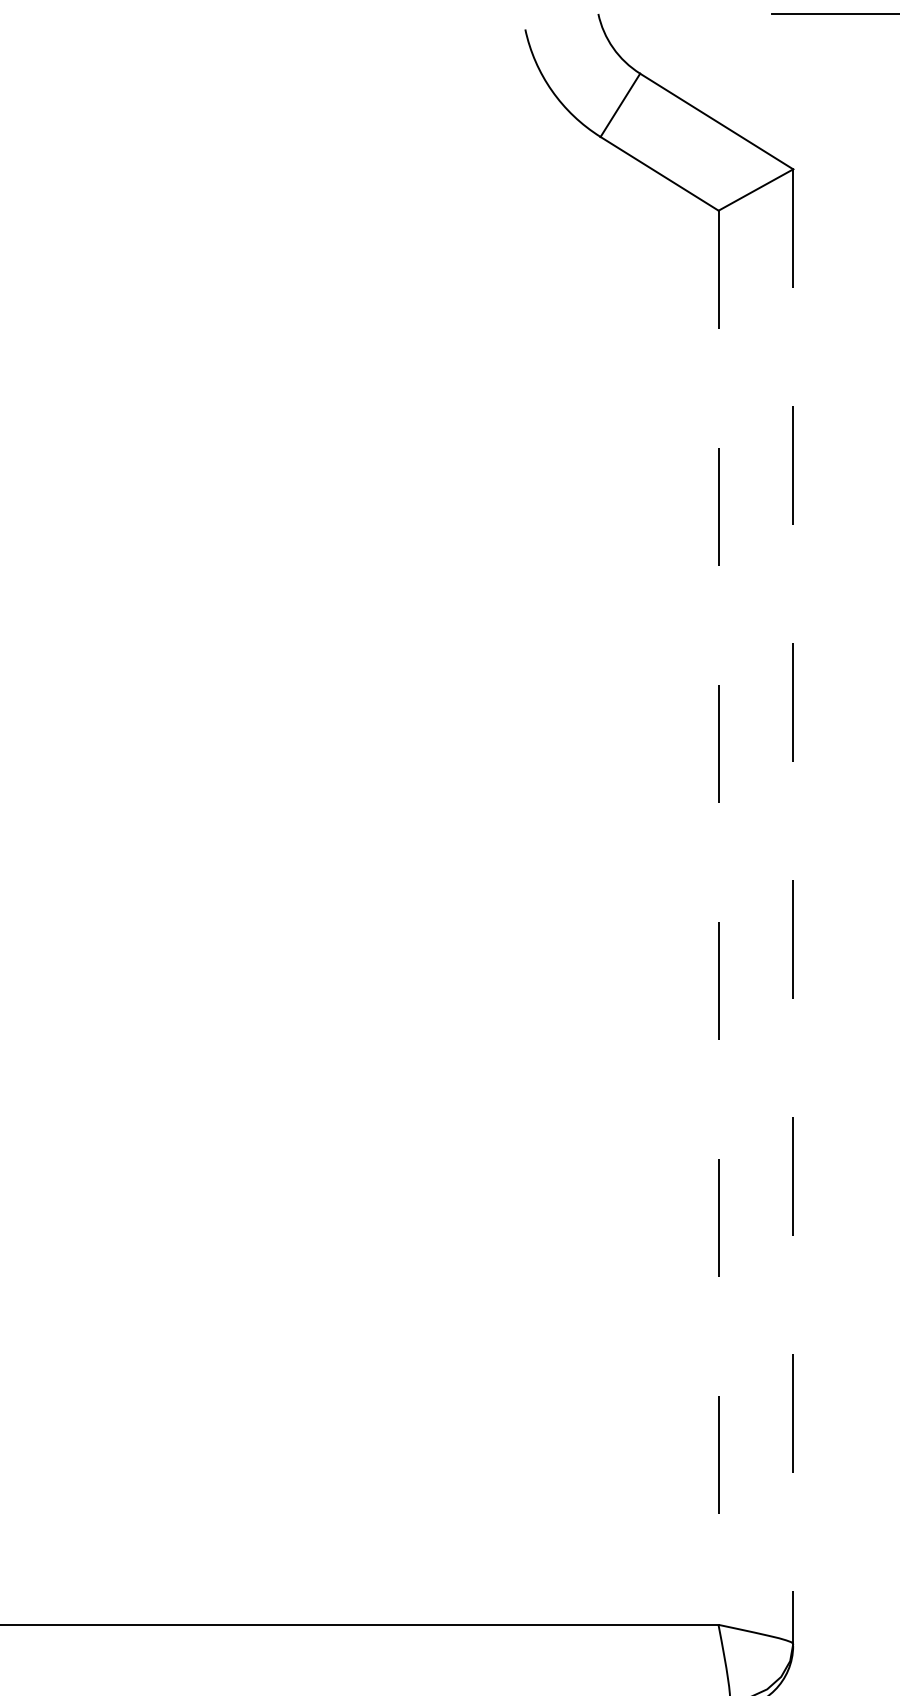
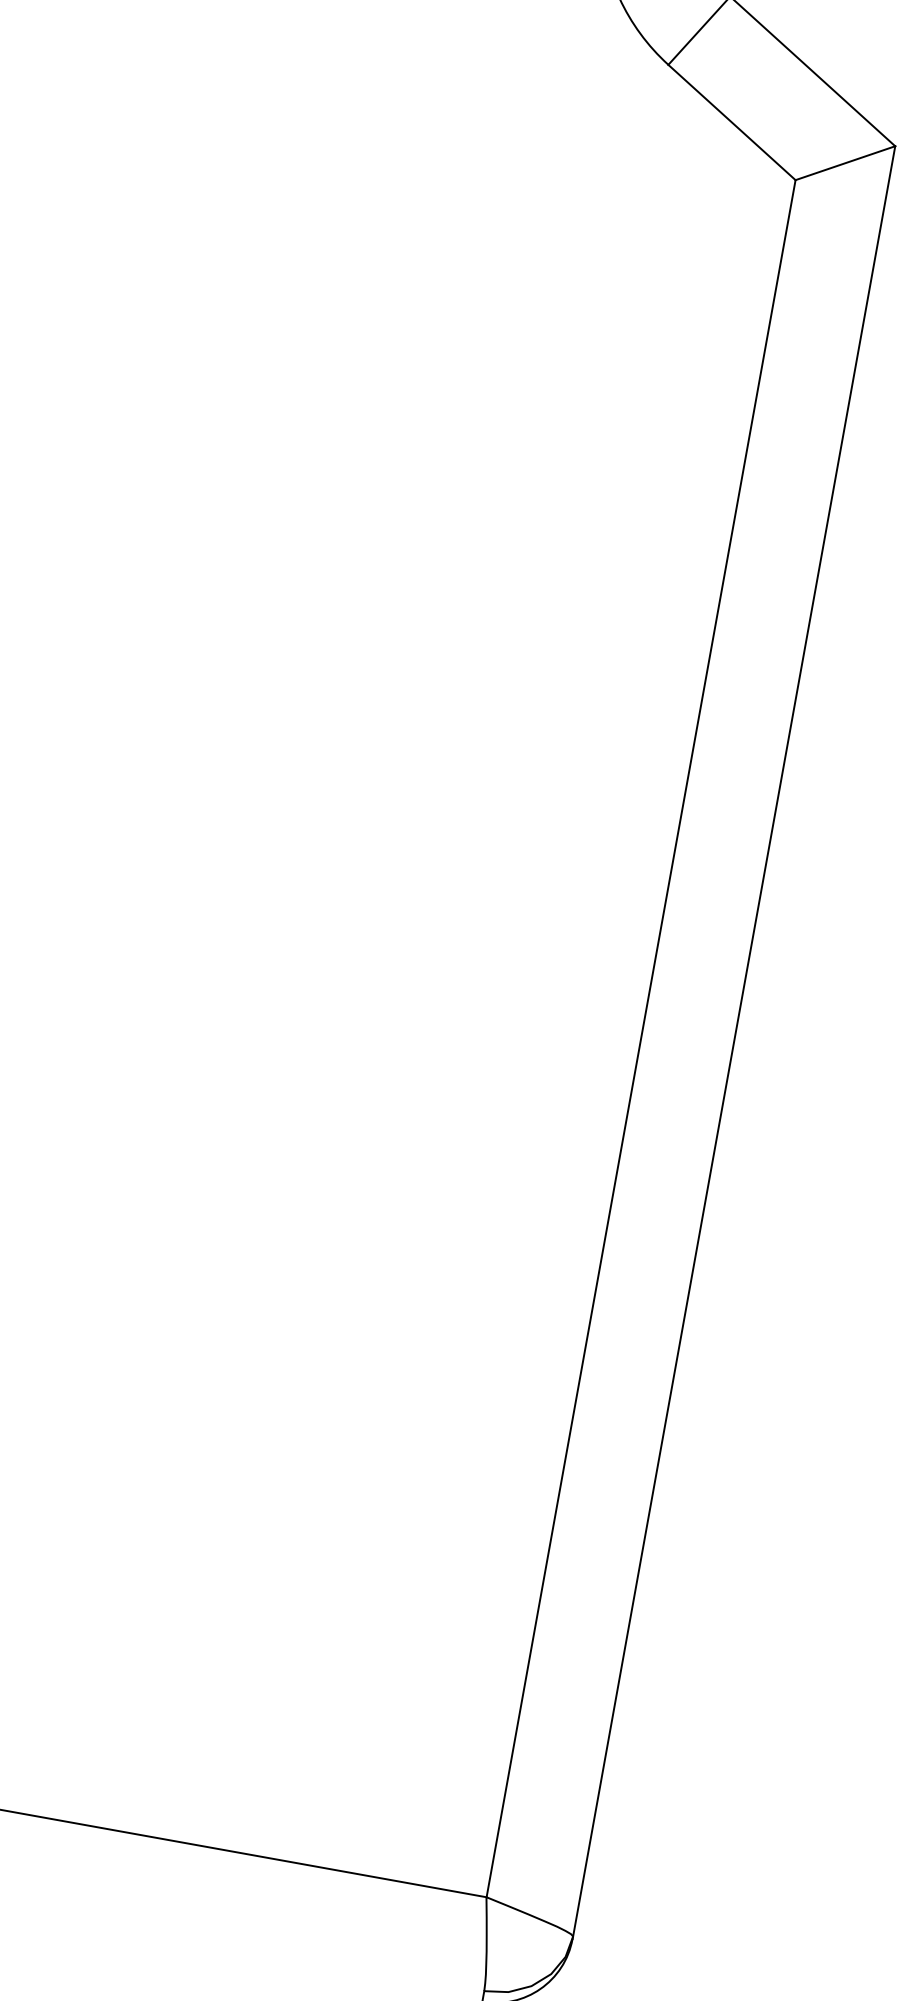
line: (793, 908) -> (734, 1043), dashed -> solid
line: (718, 918) -> (640, 1039), dashed -> solid

